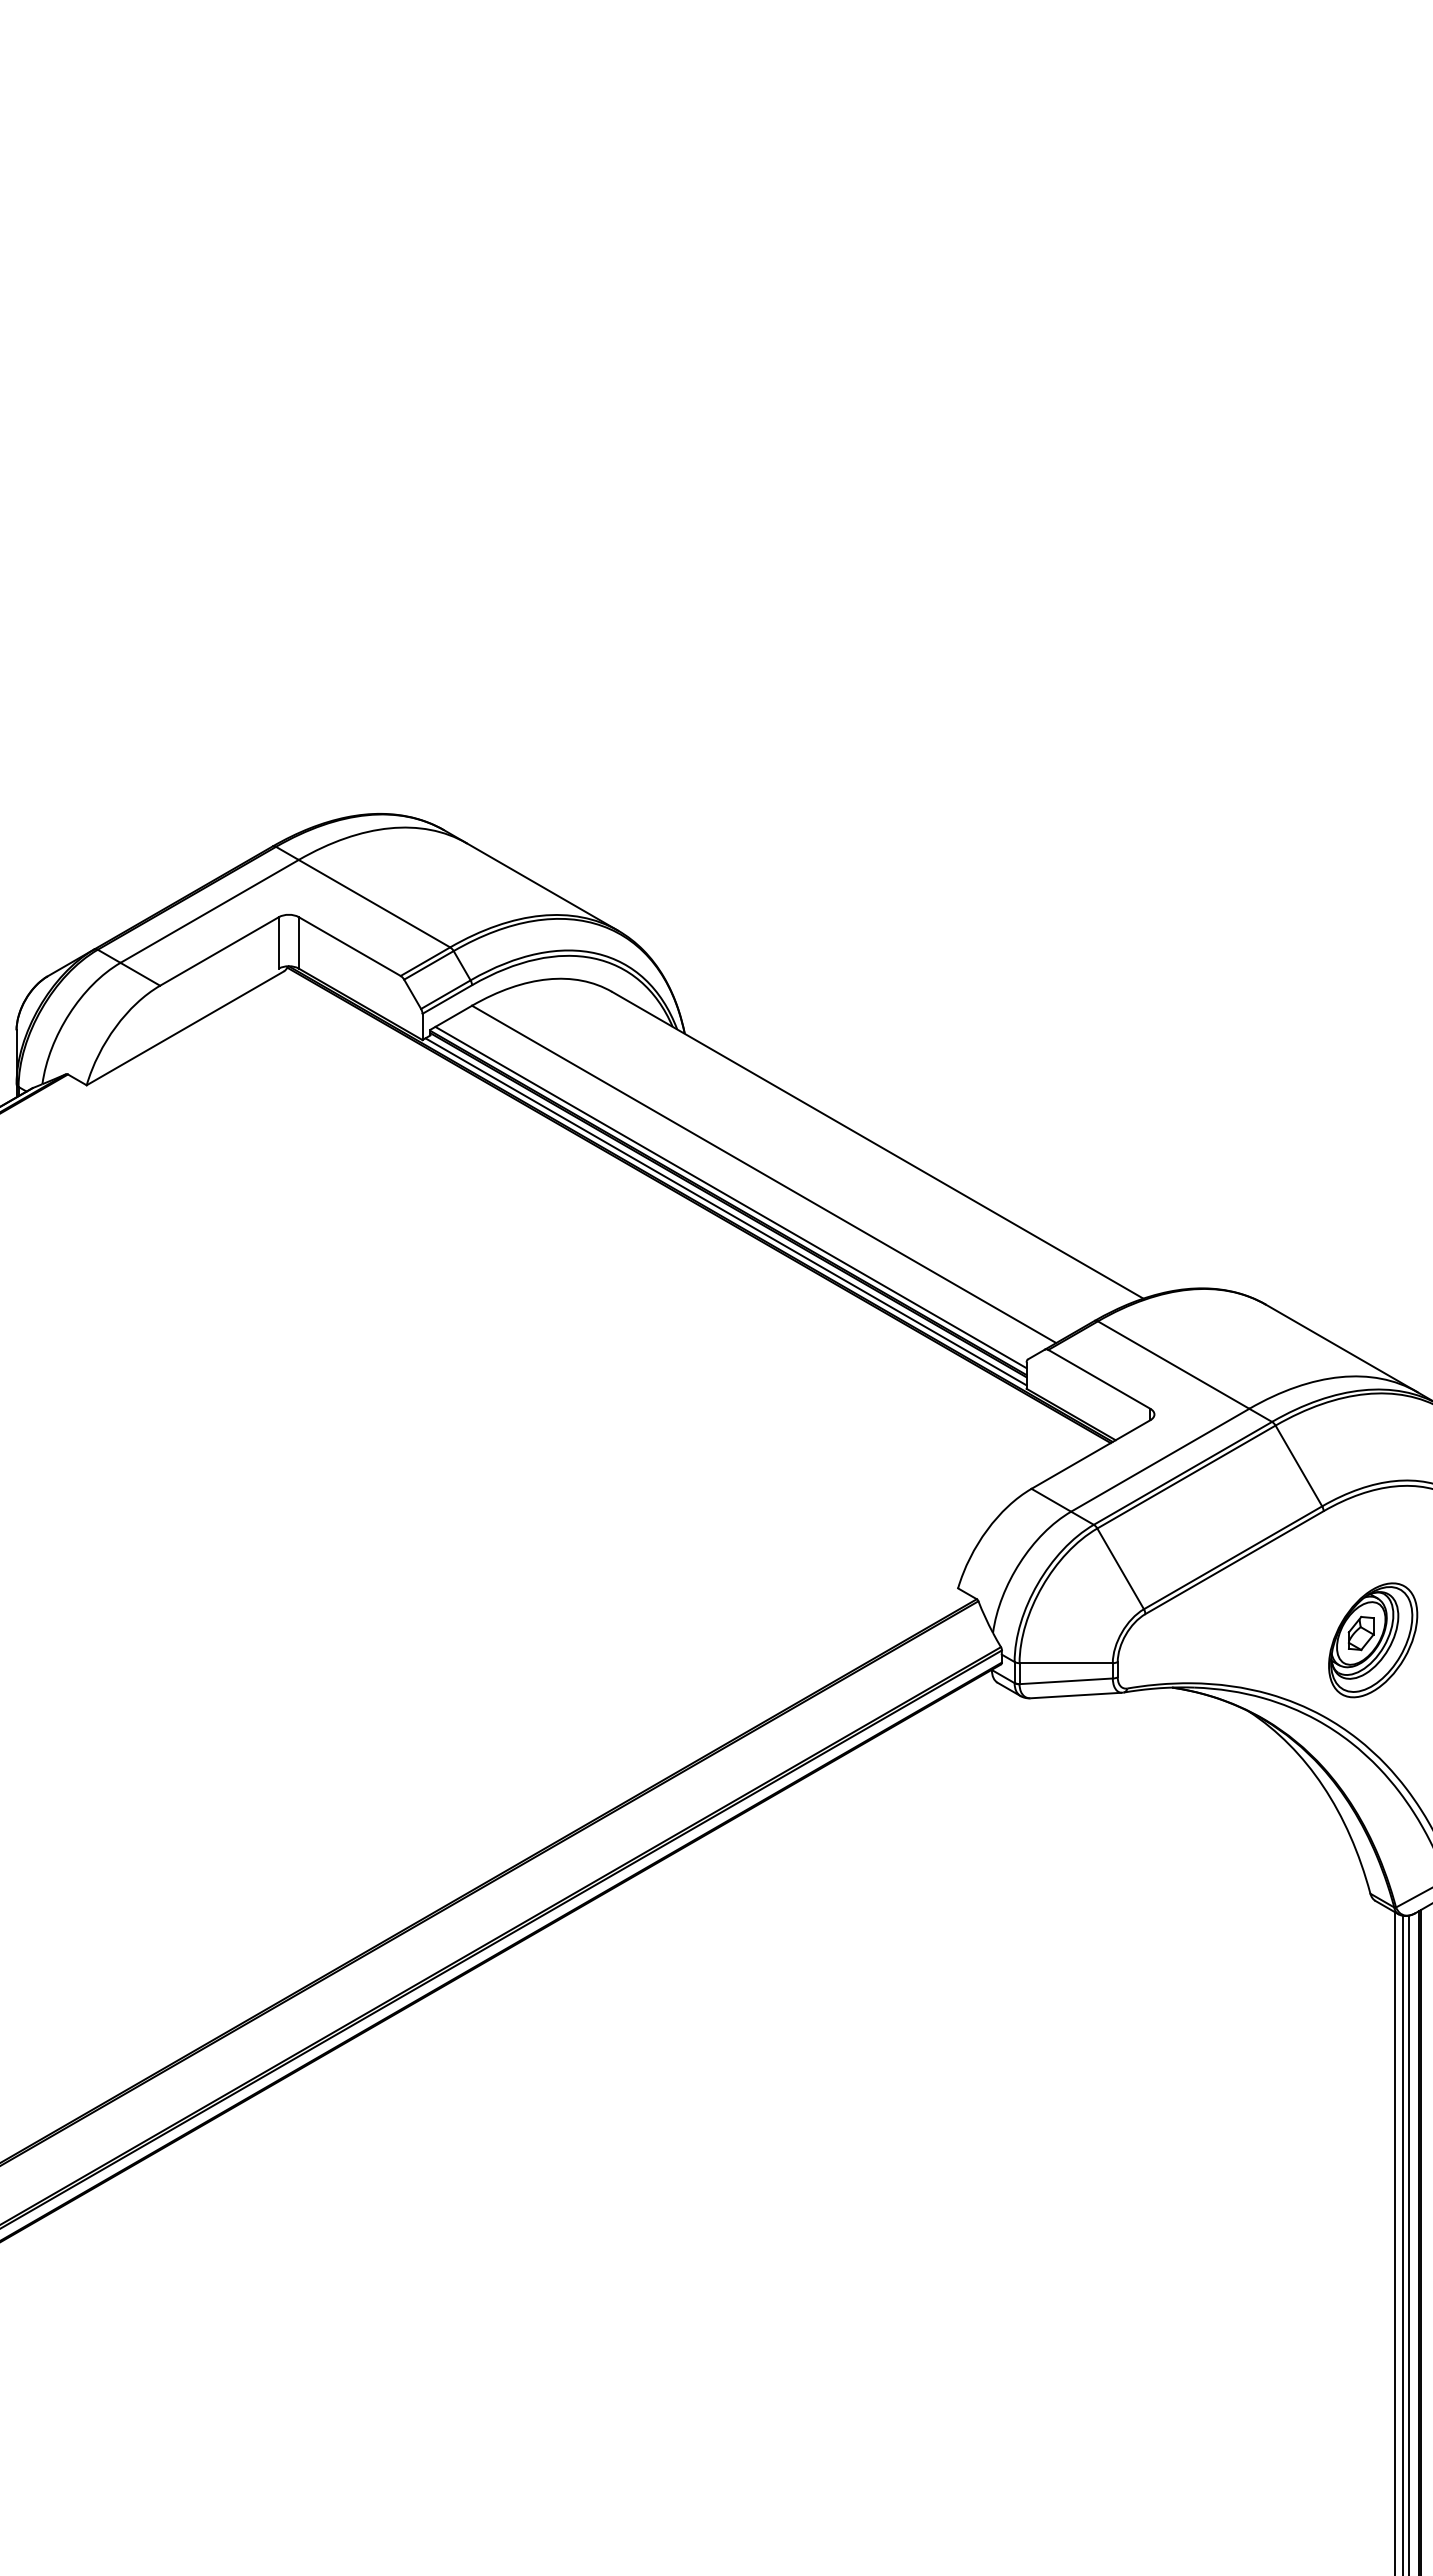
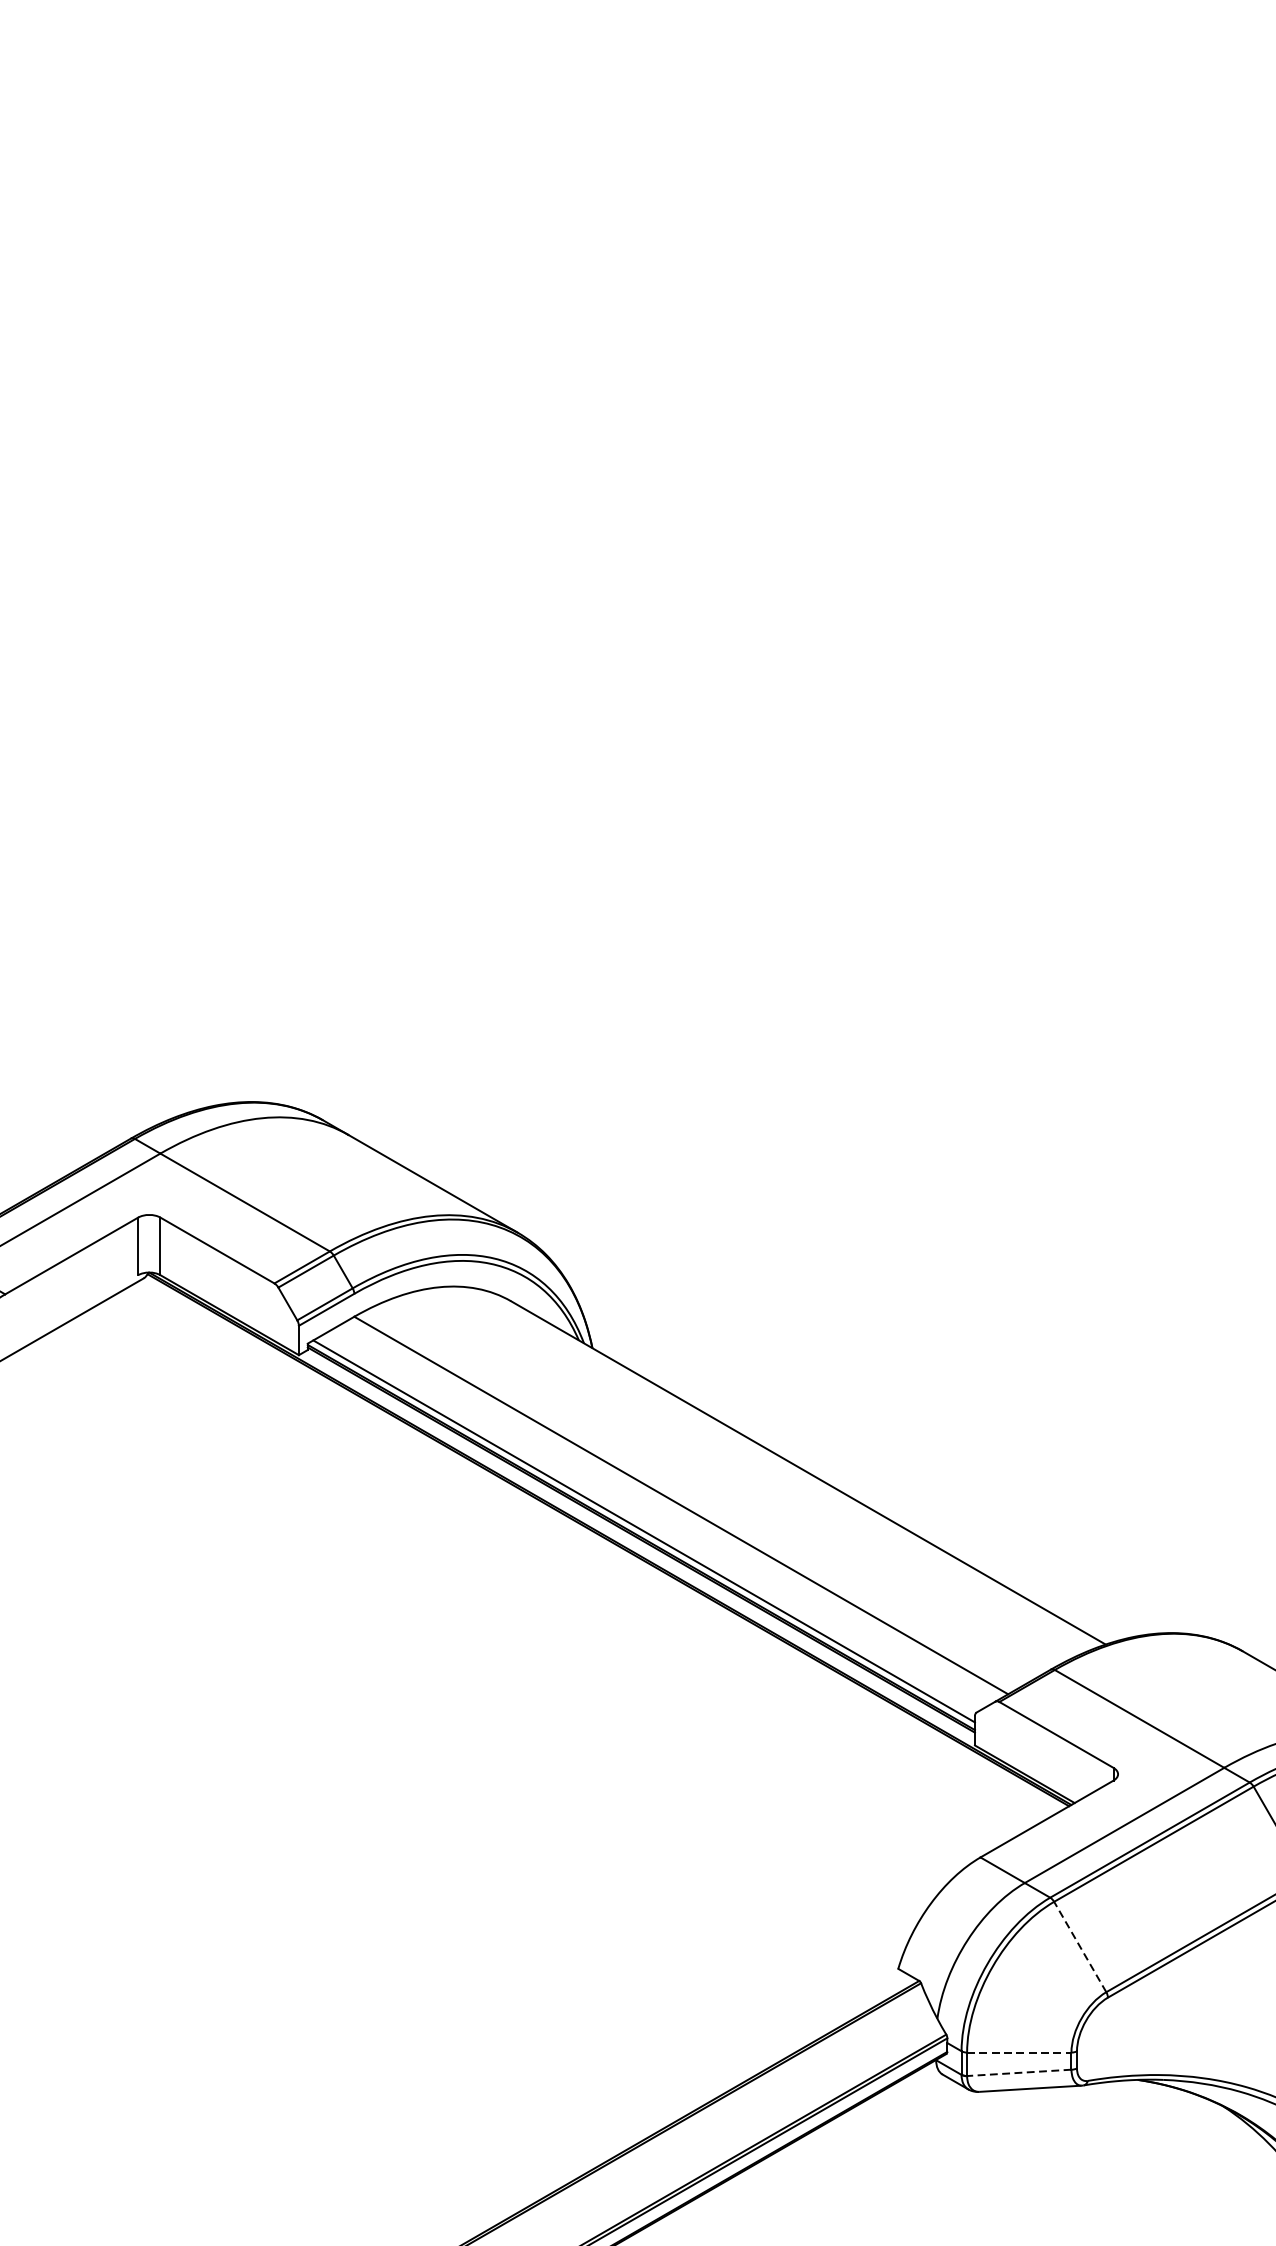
line: (725, 1211) -> (637, 1547), removed
line: (1120, 1568) -> (1080, 1946), solid -> dashed
line: (1066, 1663) -> (1019, 2052), solid -> dashed
line: (1066, 1681) -> (1019, 2073), solid -> dashed

